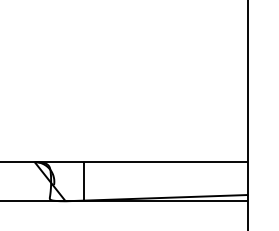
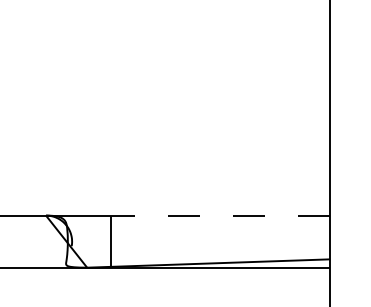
line: (165, 162) -> (220, 215), solid -> dashed

